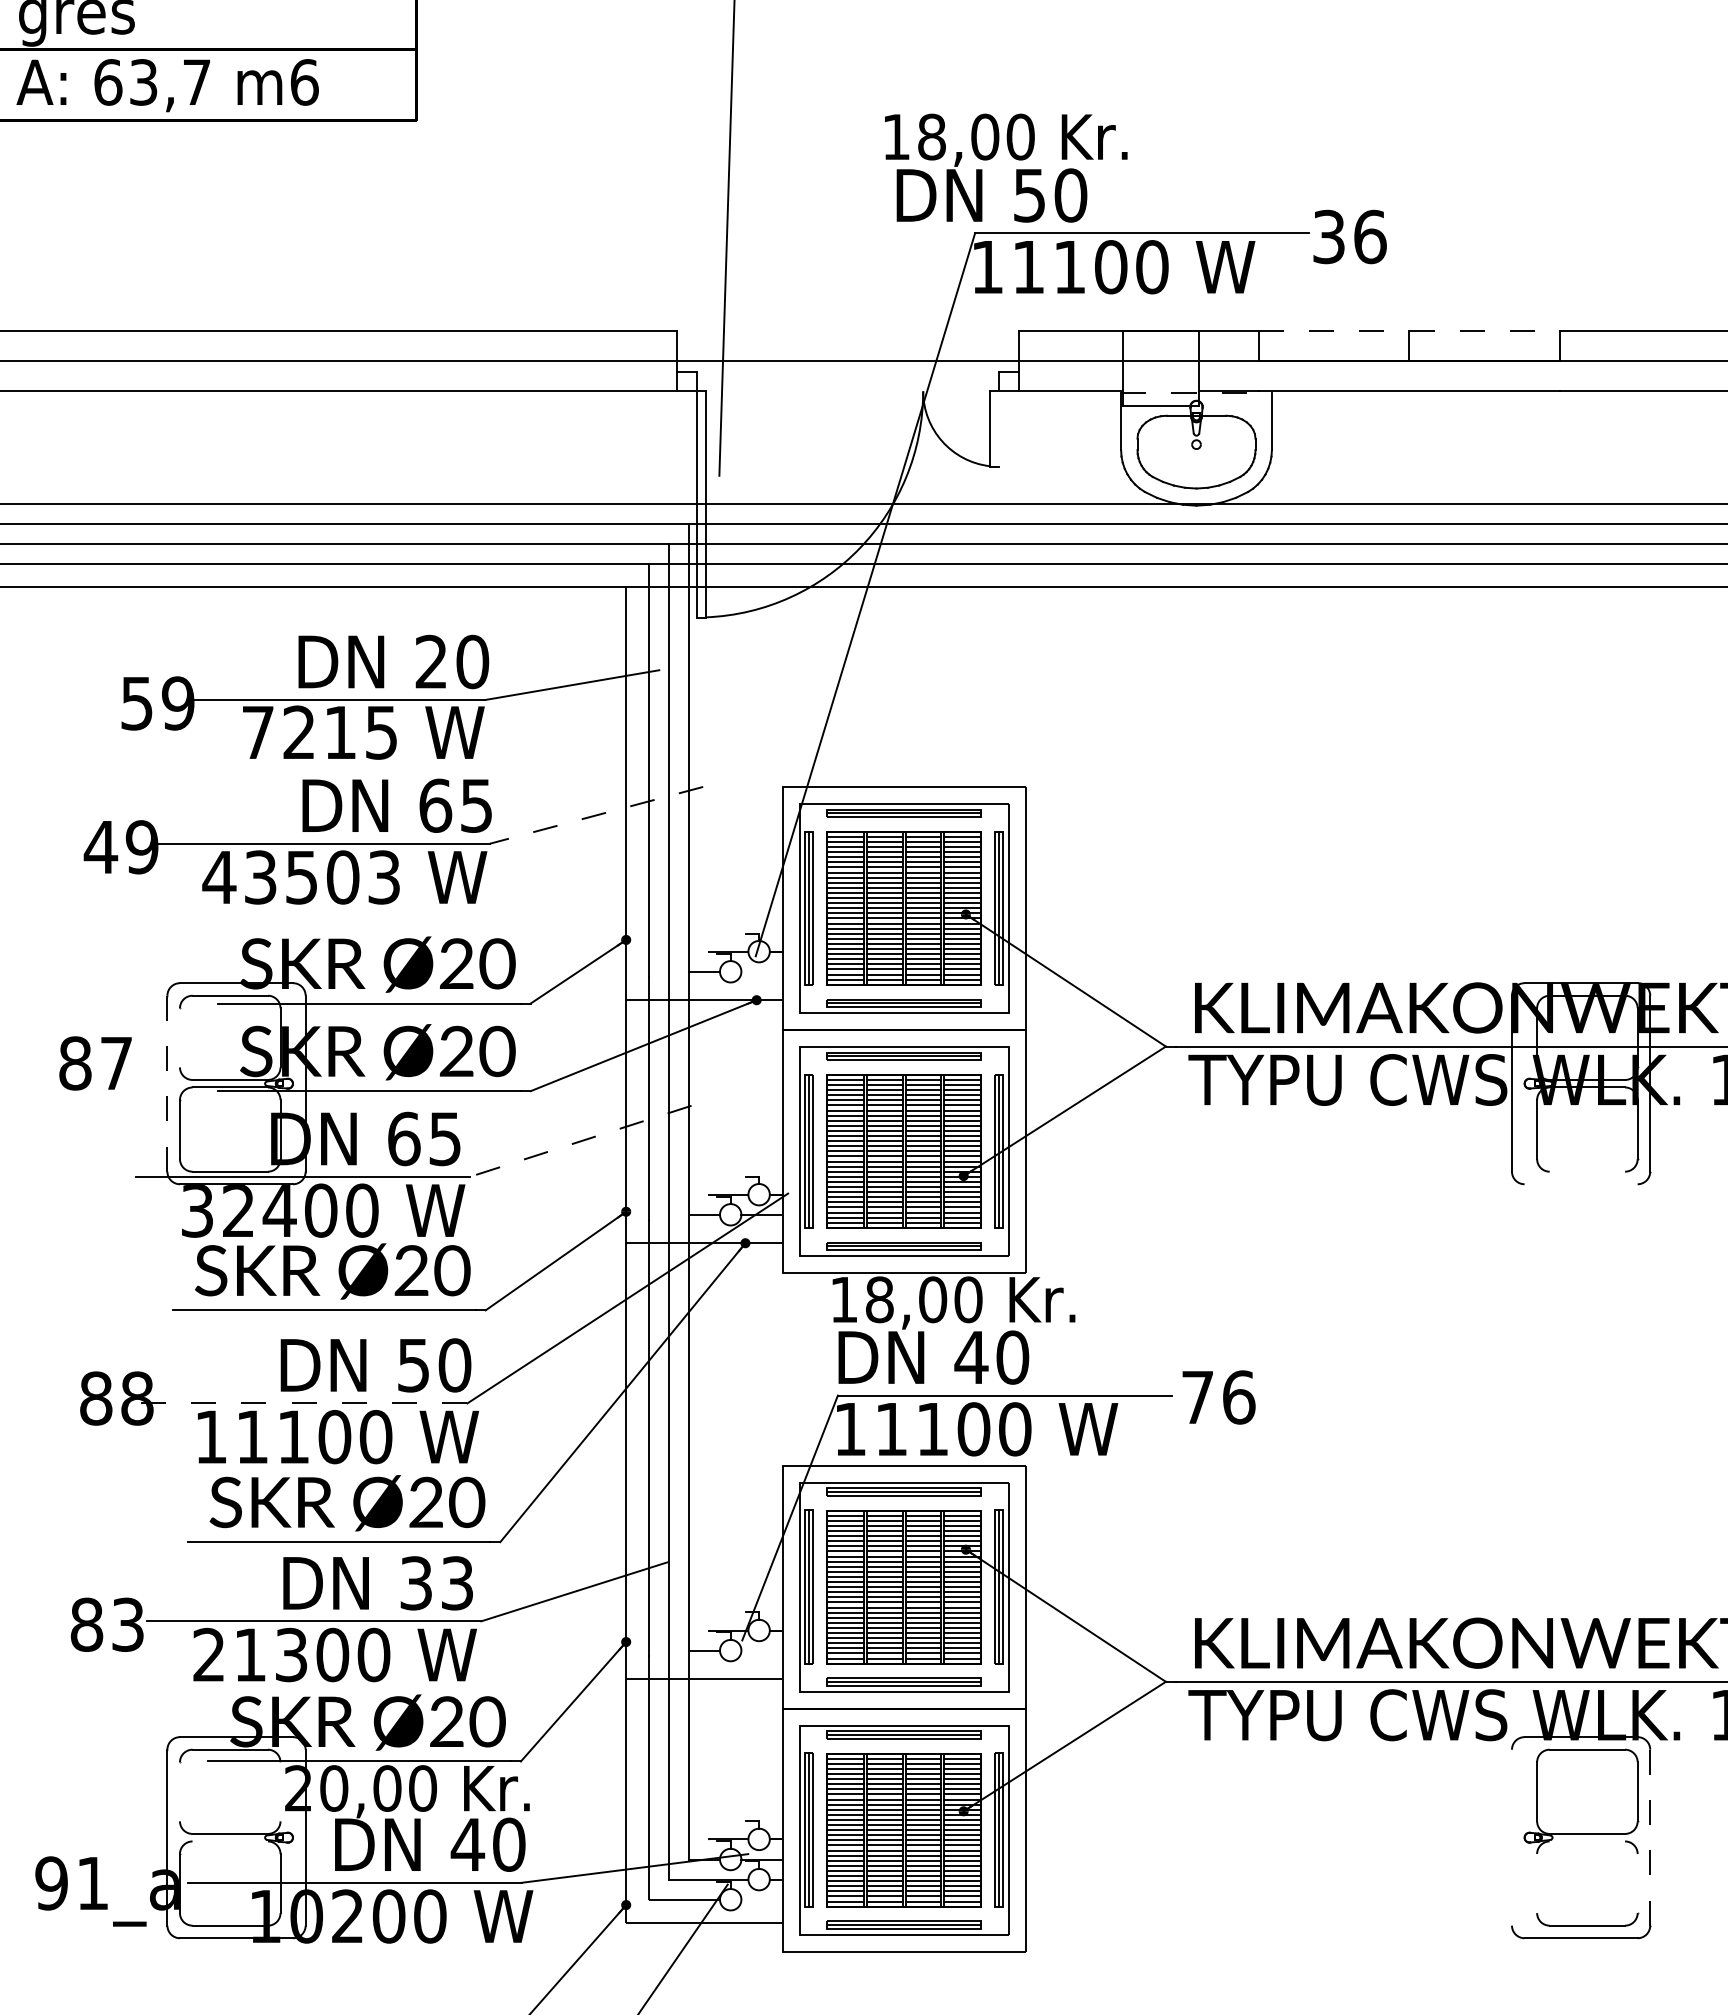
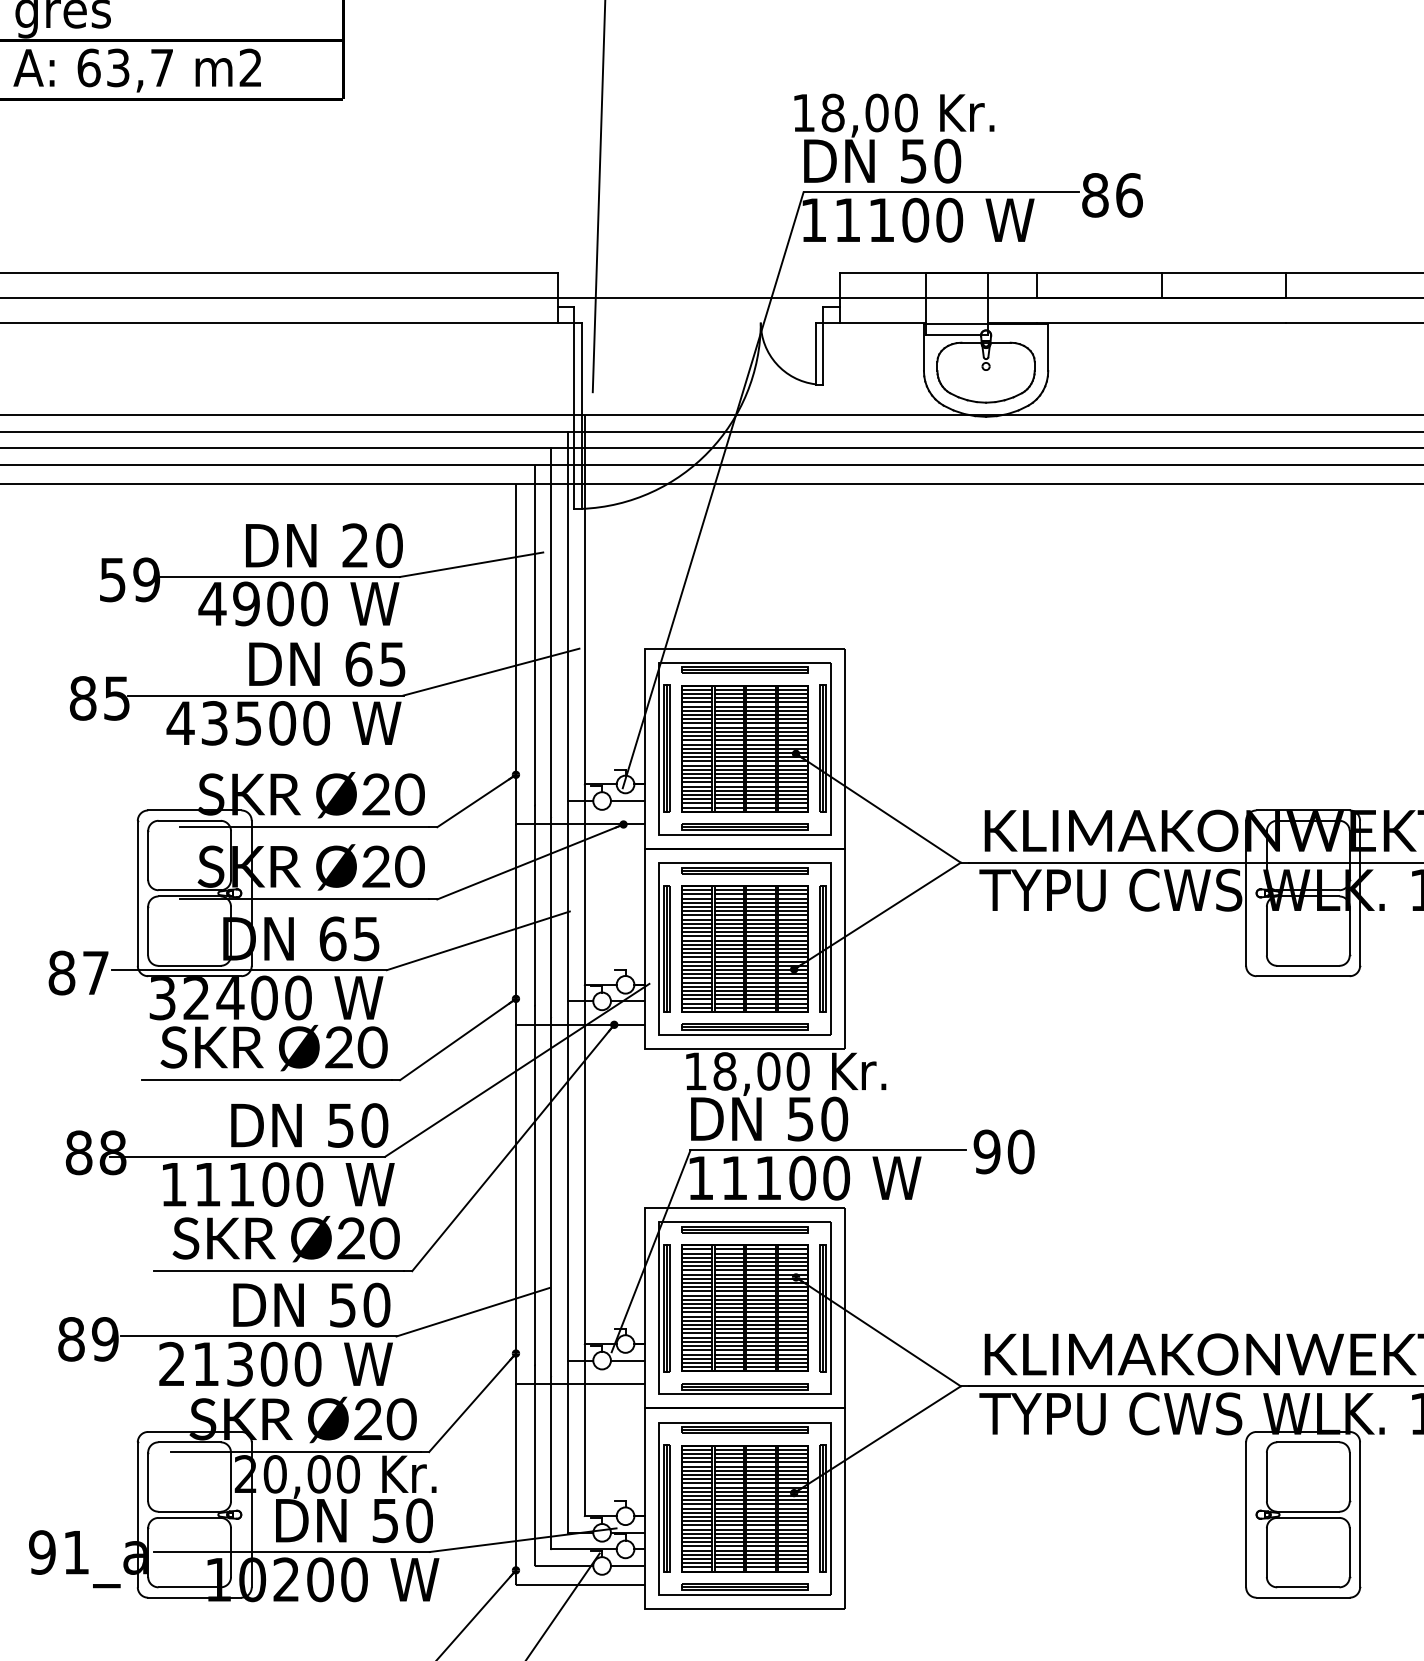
text: (304, 82) -> (250, 68), m6 -> m2
text: (1006, 167) -> (894, 138), moved
text: (1329, 236) -> (1095, 194), 36 -> 86
line: (1409, 331) -> (1161, 273), dashed -> solid
line: (1197, 392) -> (986, 323), dashed -> solid
line: (998, 428) -> (822, 353), added
text: (319, 732) -> (263, 603), 7215 -> 4900
line: (595, 815) -> (490, 672), dashed -> solid
text: (120, 847) -> (99, 698), 49 -> 85
text: (384, 877) -> (316, 723), 43503 -> 43500
line: (761, 971) -> (627, 800), added
line: (179, 1037) -> (147, 855), added
text: (95, 1063) -> (78, 973), moved
line: (167, 1083) -> (137, 893), dashed -> solid
line: (580, 1141) -> (478, 940), dashed -> solid
line: (709, 1171) -> (584, 965), added
line: (1587, 1171) -> (1308, 965), added
line: (1580, 1184) -> (1302, 976), added
text: (971, 1357) -> (800, 1119), 40 -> 50
text: (1218, 1397) -> (1004, 1151), 76 -> 90
line: (299, 1403) -> (246, 1156), dashed -> solid
text: (437, 1583) -> (360, 1305), 33 -> 50
text: (127, 1624) -> (104, 1339), 83 -> 89
line: (761, 1650) -> (627, 1360), added
line: (179, 1791) -> (147, 1476), added
line: (280, 1791) -> (231, 1476), added
line: (1512, 1837) -> (1246, 1514), added
line: (1650, 1837) -> (1360, 1514), dashed -> solid
line: (229, 1841) -> (188, 1517), added
line: (1587, 1841) -> (1308, 1517), added
text: (467, 1844) -> (385, 1520), 40 -> 50
line: (1537, 1883) -> (1267, 1552), added
line: (1637, 1883) -> (1349, 1552), added
line: (761, 1899) -> (627, 1565), added

